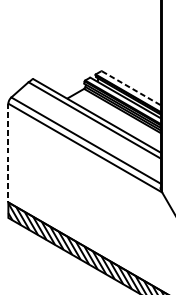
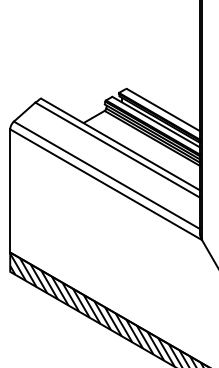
line: (131, 88) -> (163, 110), dashed -> solid
line: (8, 152) -> (10, 190), dashed -> solid

